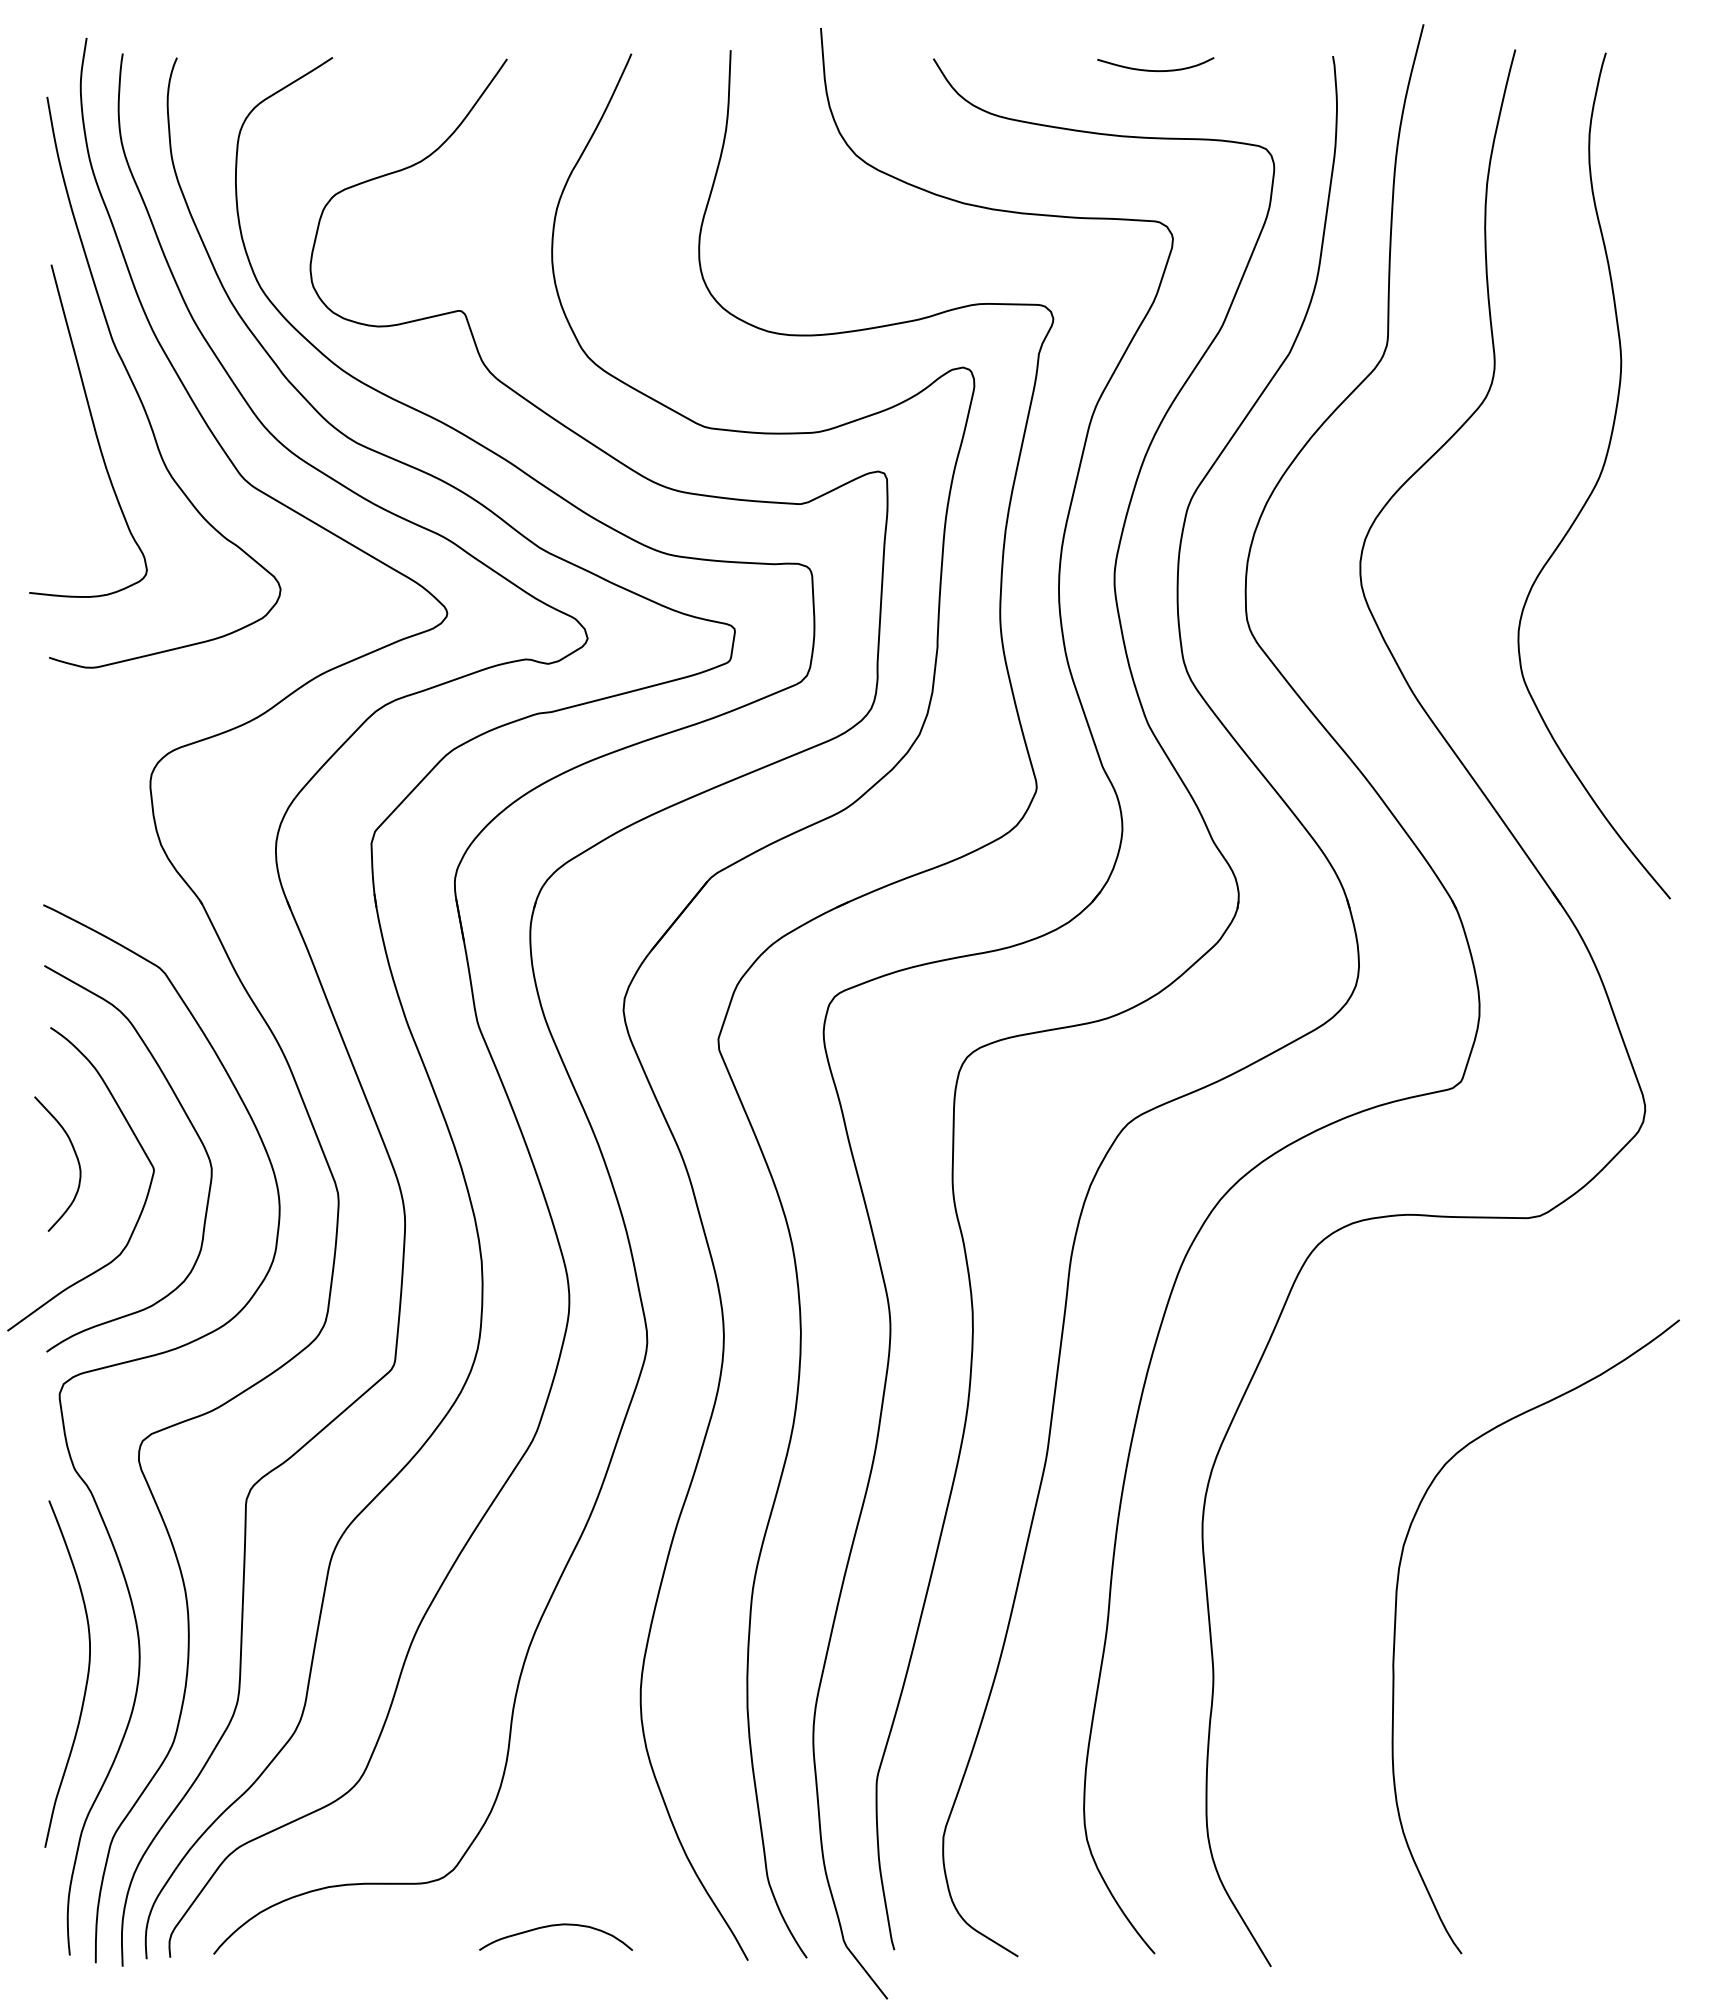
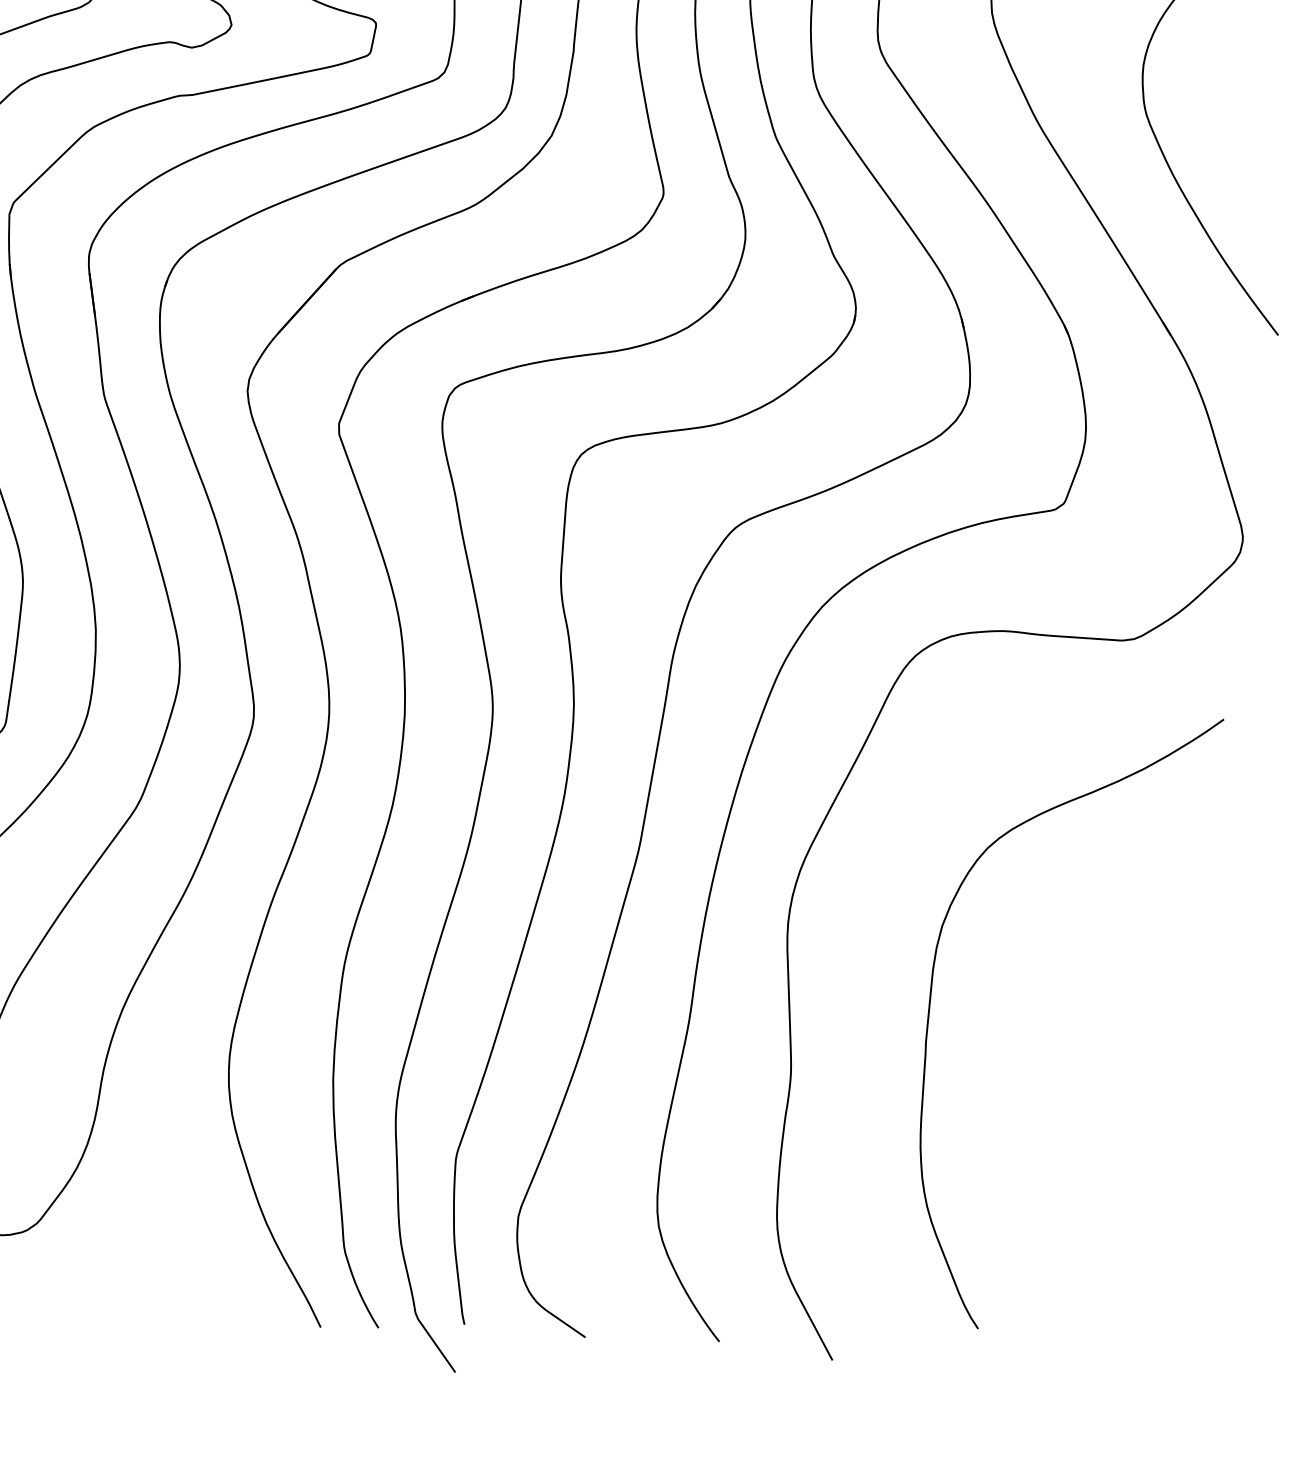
curve: (1396, 1622) -> (931, 1001), moved
curve: (555, 1926) -> (133, 1284), removed

